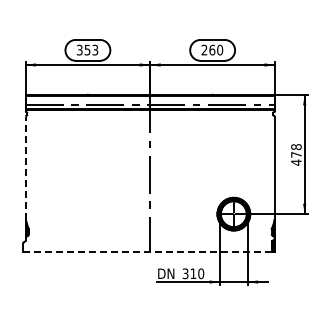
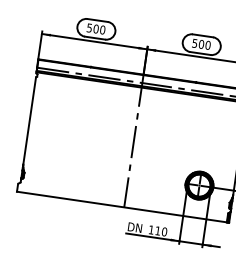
text: (87, 49) -> (96, 28), 353 -> 500
text: (208, 49) -> (198, 43), 260 -> 500
line: (26, 167) -> (30, 120), dashed -> solid
line: (147, 252) -> (121, 207), dashed -> solid
text: (185, 273) -> (151, 229), 310 -> 110

